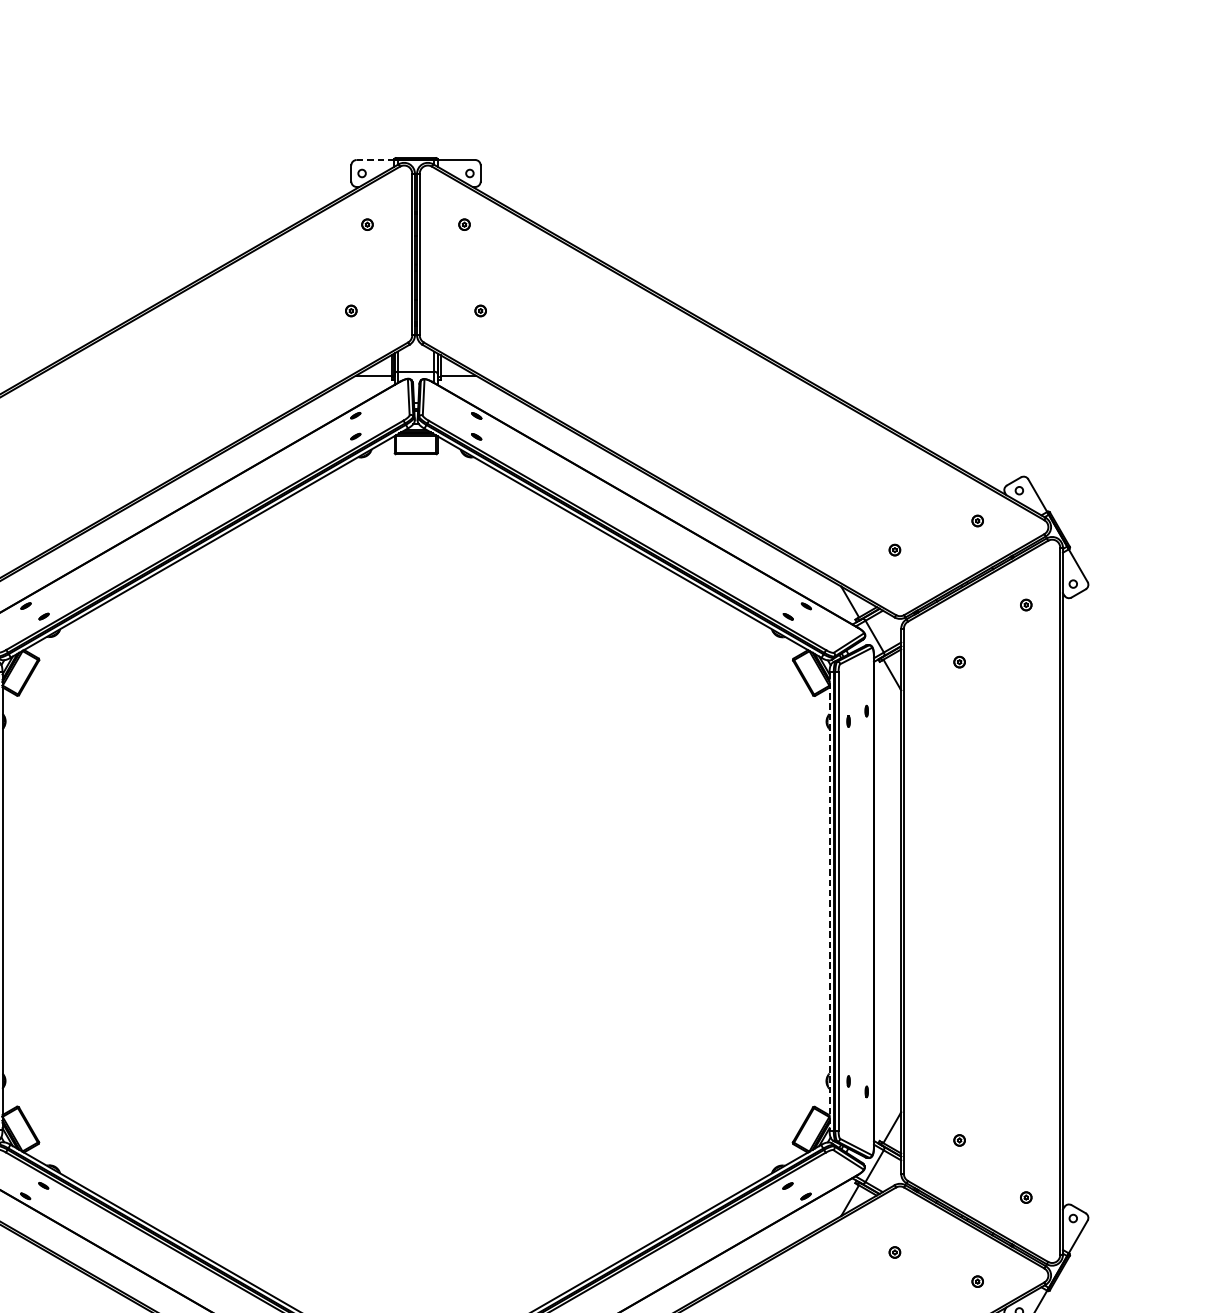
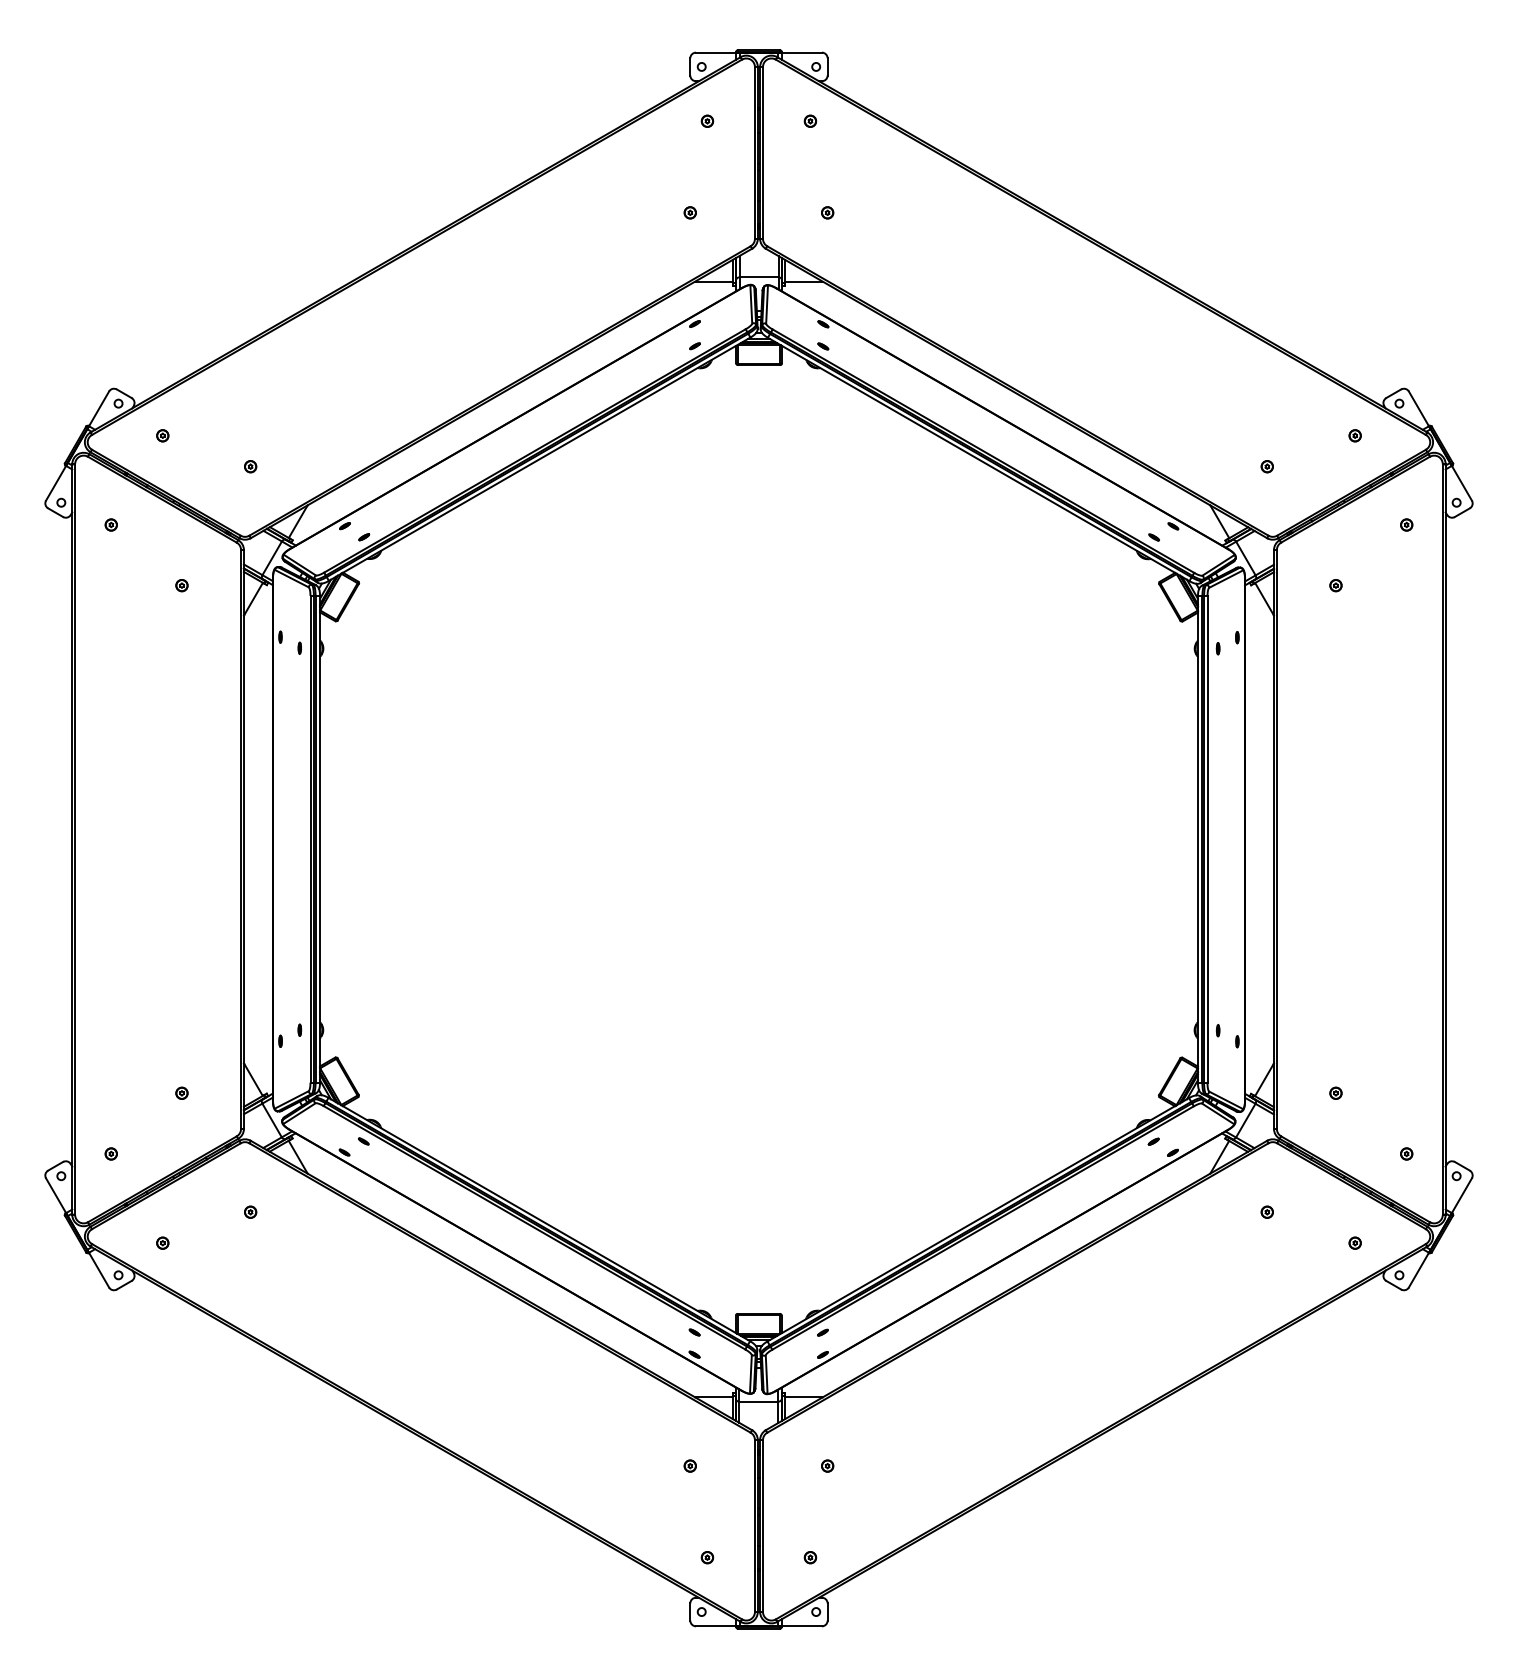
line: (375, 159) -> (715, 52), dashed -> solid
line: (829, 902) -> (1197, 840), dashed -> solid

